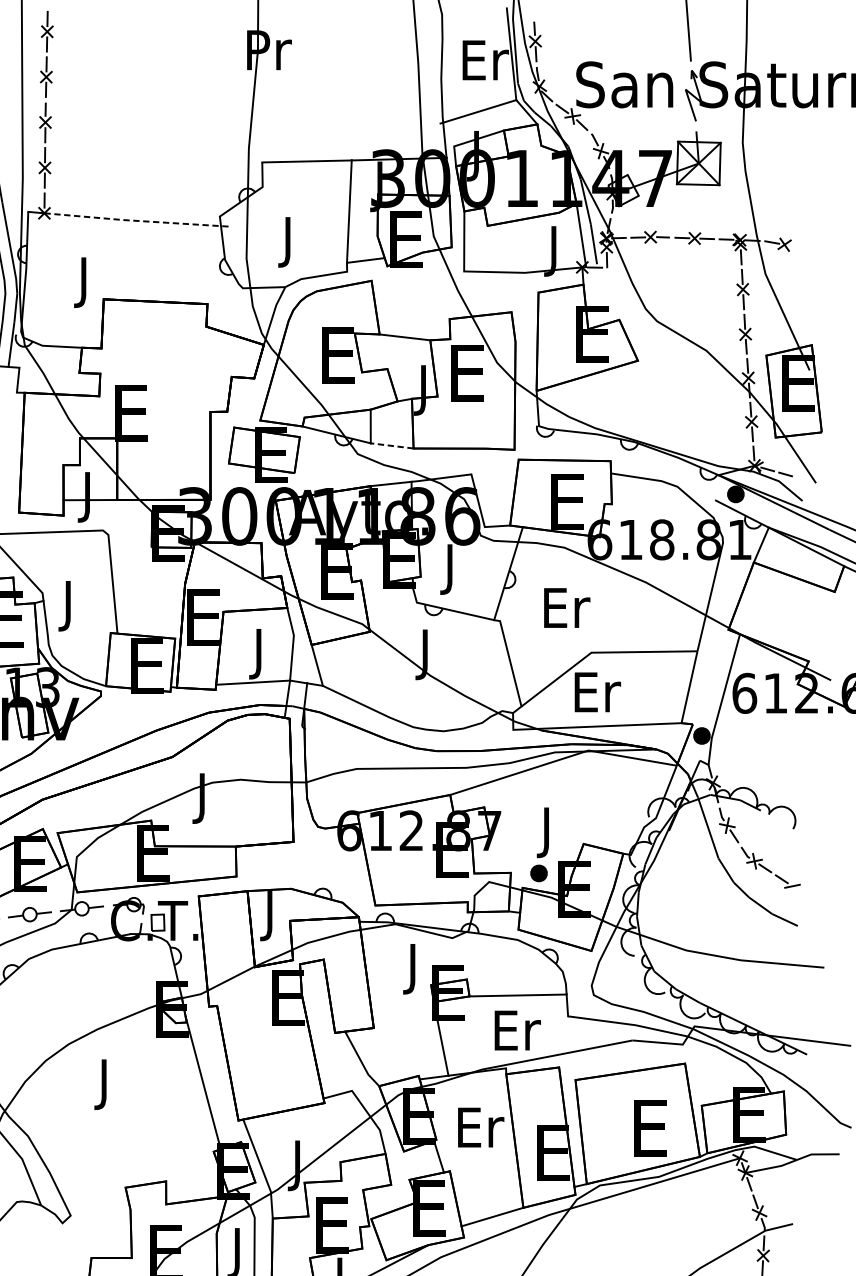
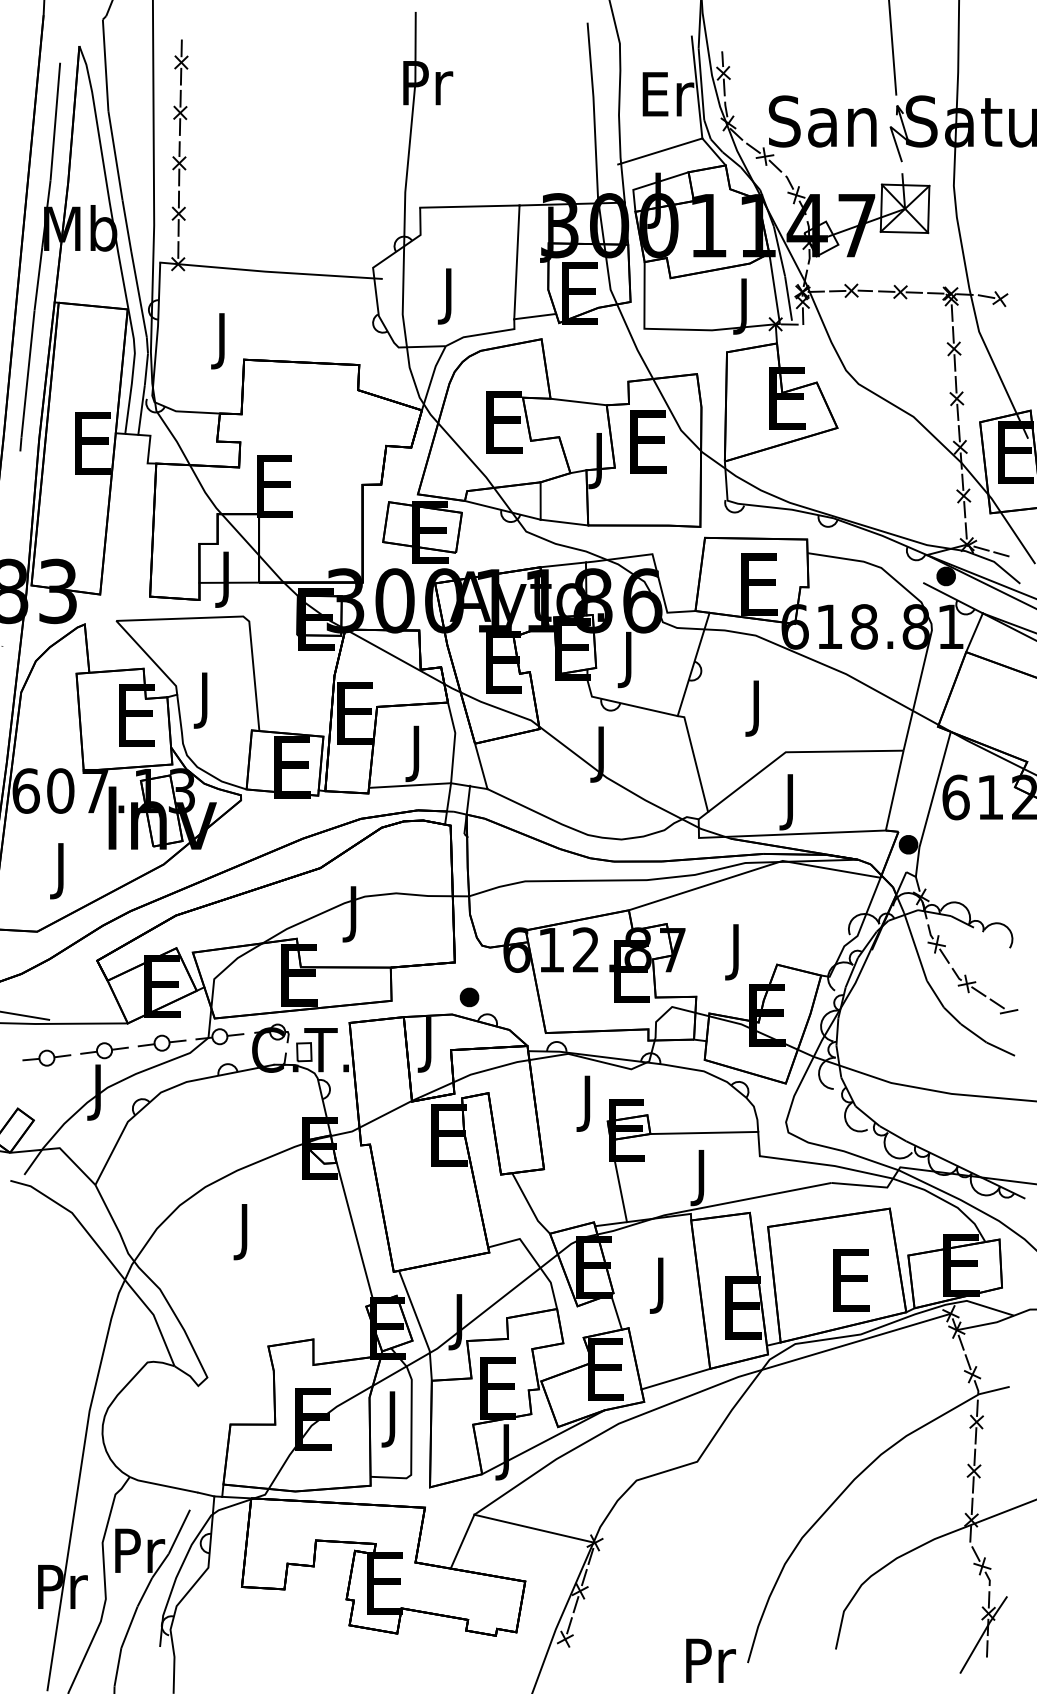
line: (137, 220) -> (281, 272), dashed -> solid
line: (392, 445) -> (564, 522), dashed -> solid
text: (566, 613) -> (758, 708), Er -> J
text: (597, 697) -> (792, 802), Er -> J
part: (538, 873) -> (469, 997), moved
text: (517, 1036) -> (703, 1178), Er -> J
text: (481, 1132) -> (663, 1285), Er -> J

